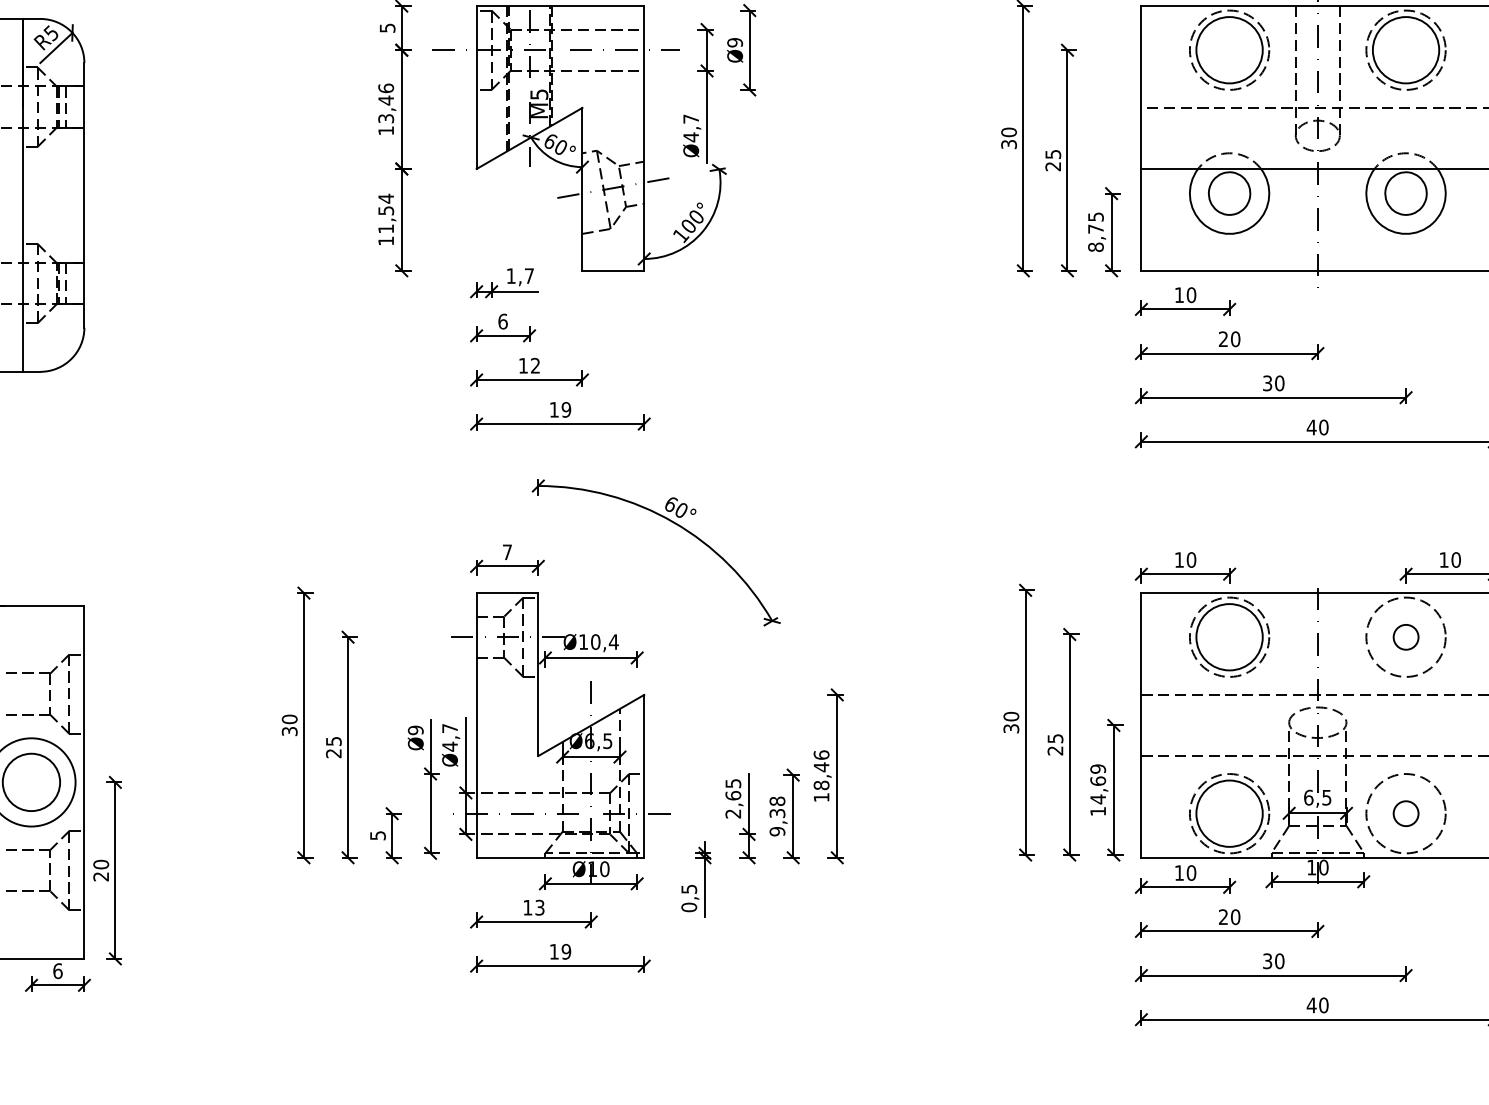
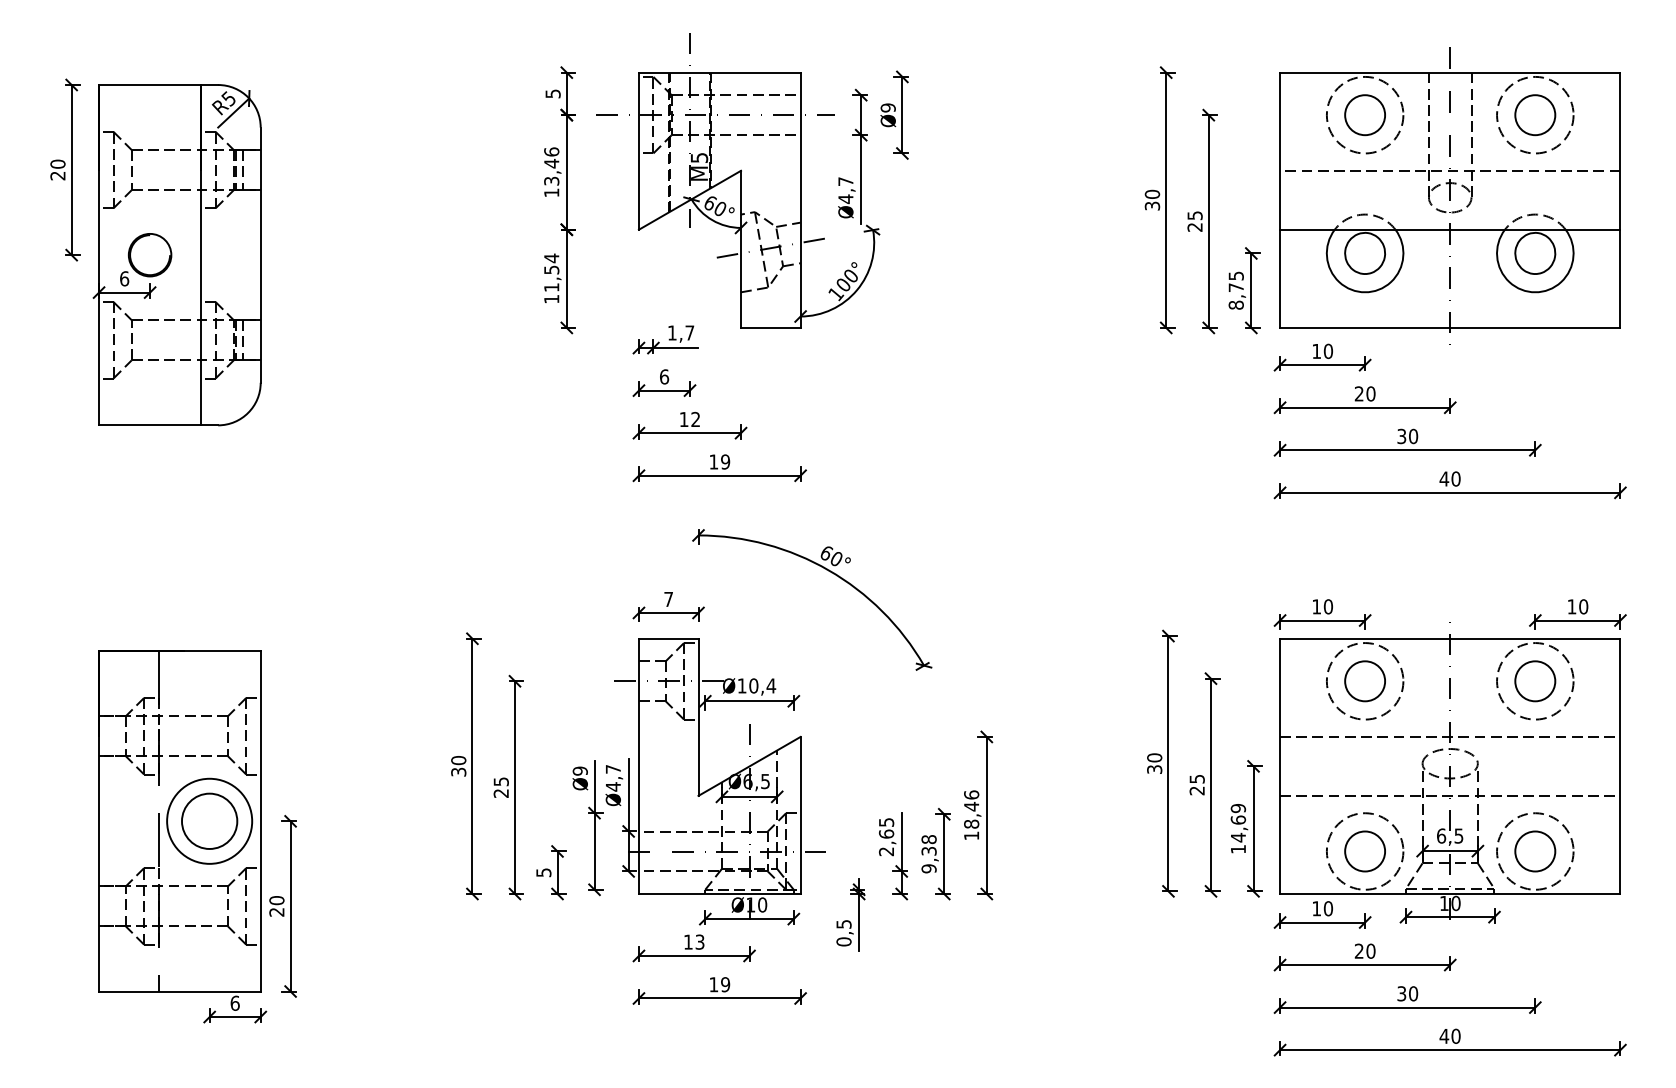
circle: (1229, 50) -> (1365, 115), size x0.62
circle: (1406, 50) -> (1535, 115), size x0.62
circle: (1229, 637) -> (1365, 681), size x0.62
circle: (1406, 637) -> (1535, 681), size x1.67
circle: (1229, 813) -> (1365, 851), size x0.62
circle: (1406, 813) -> (1535, 851), size x1.67

